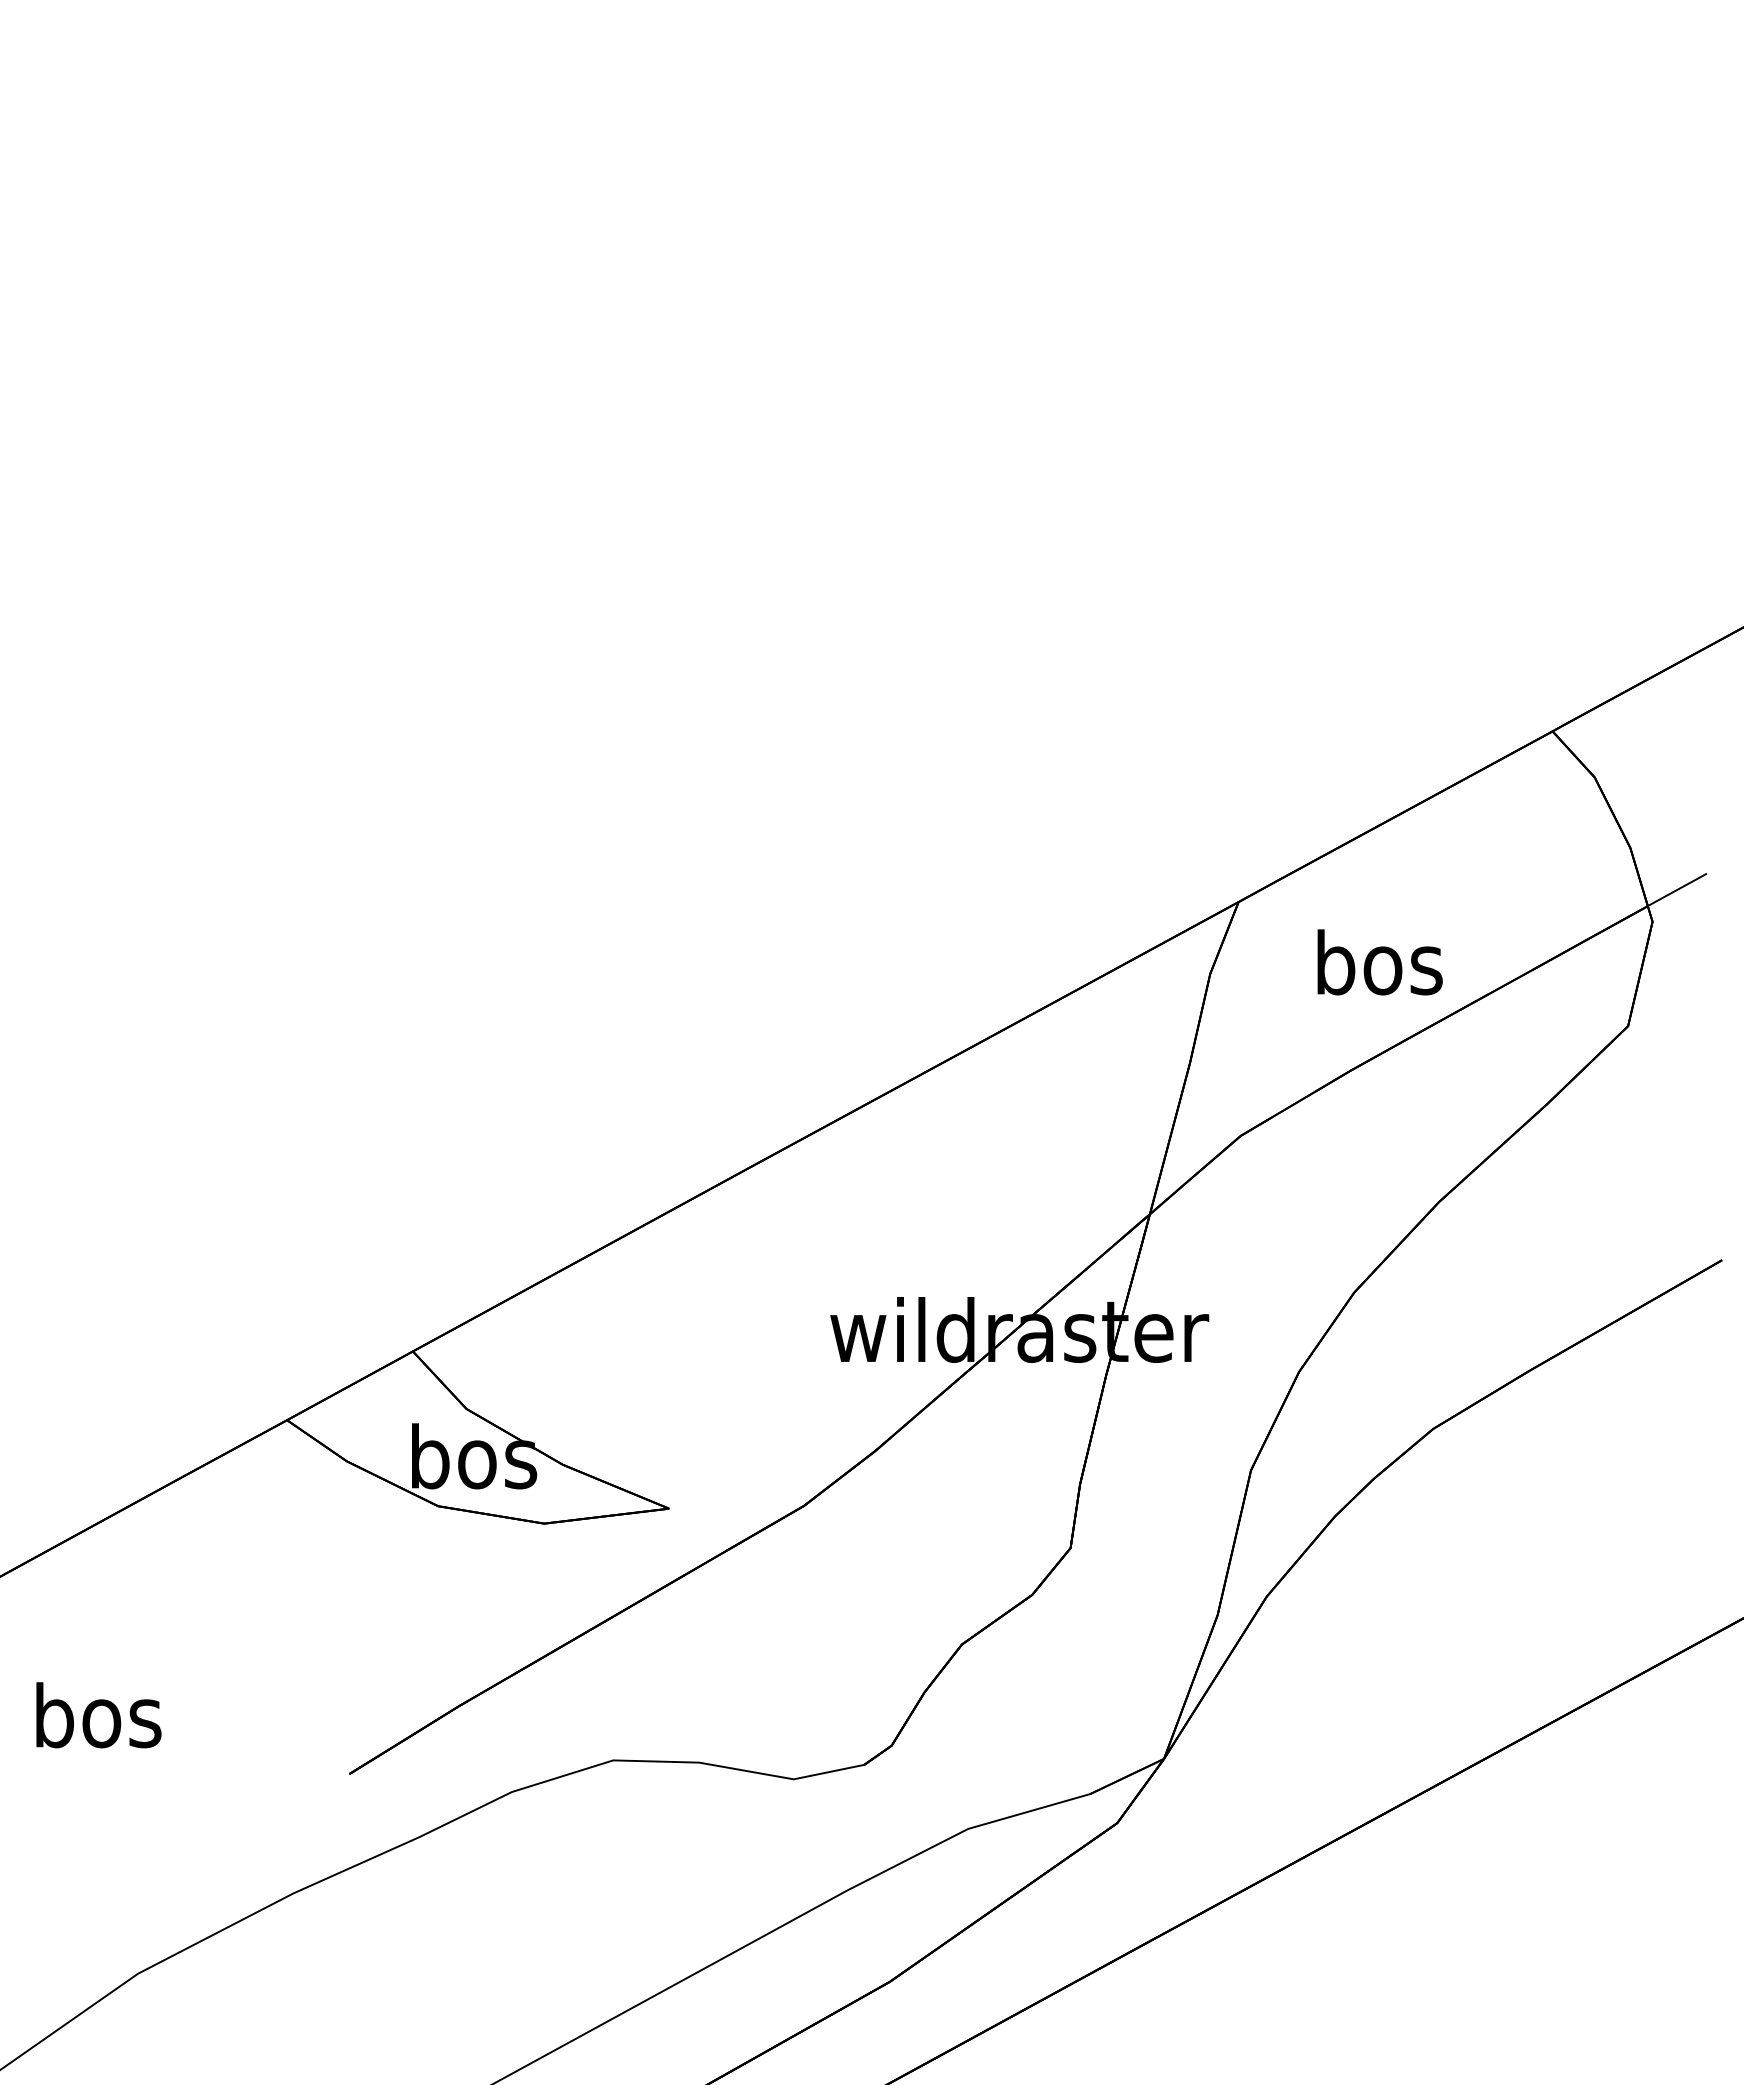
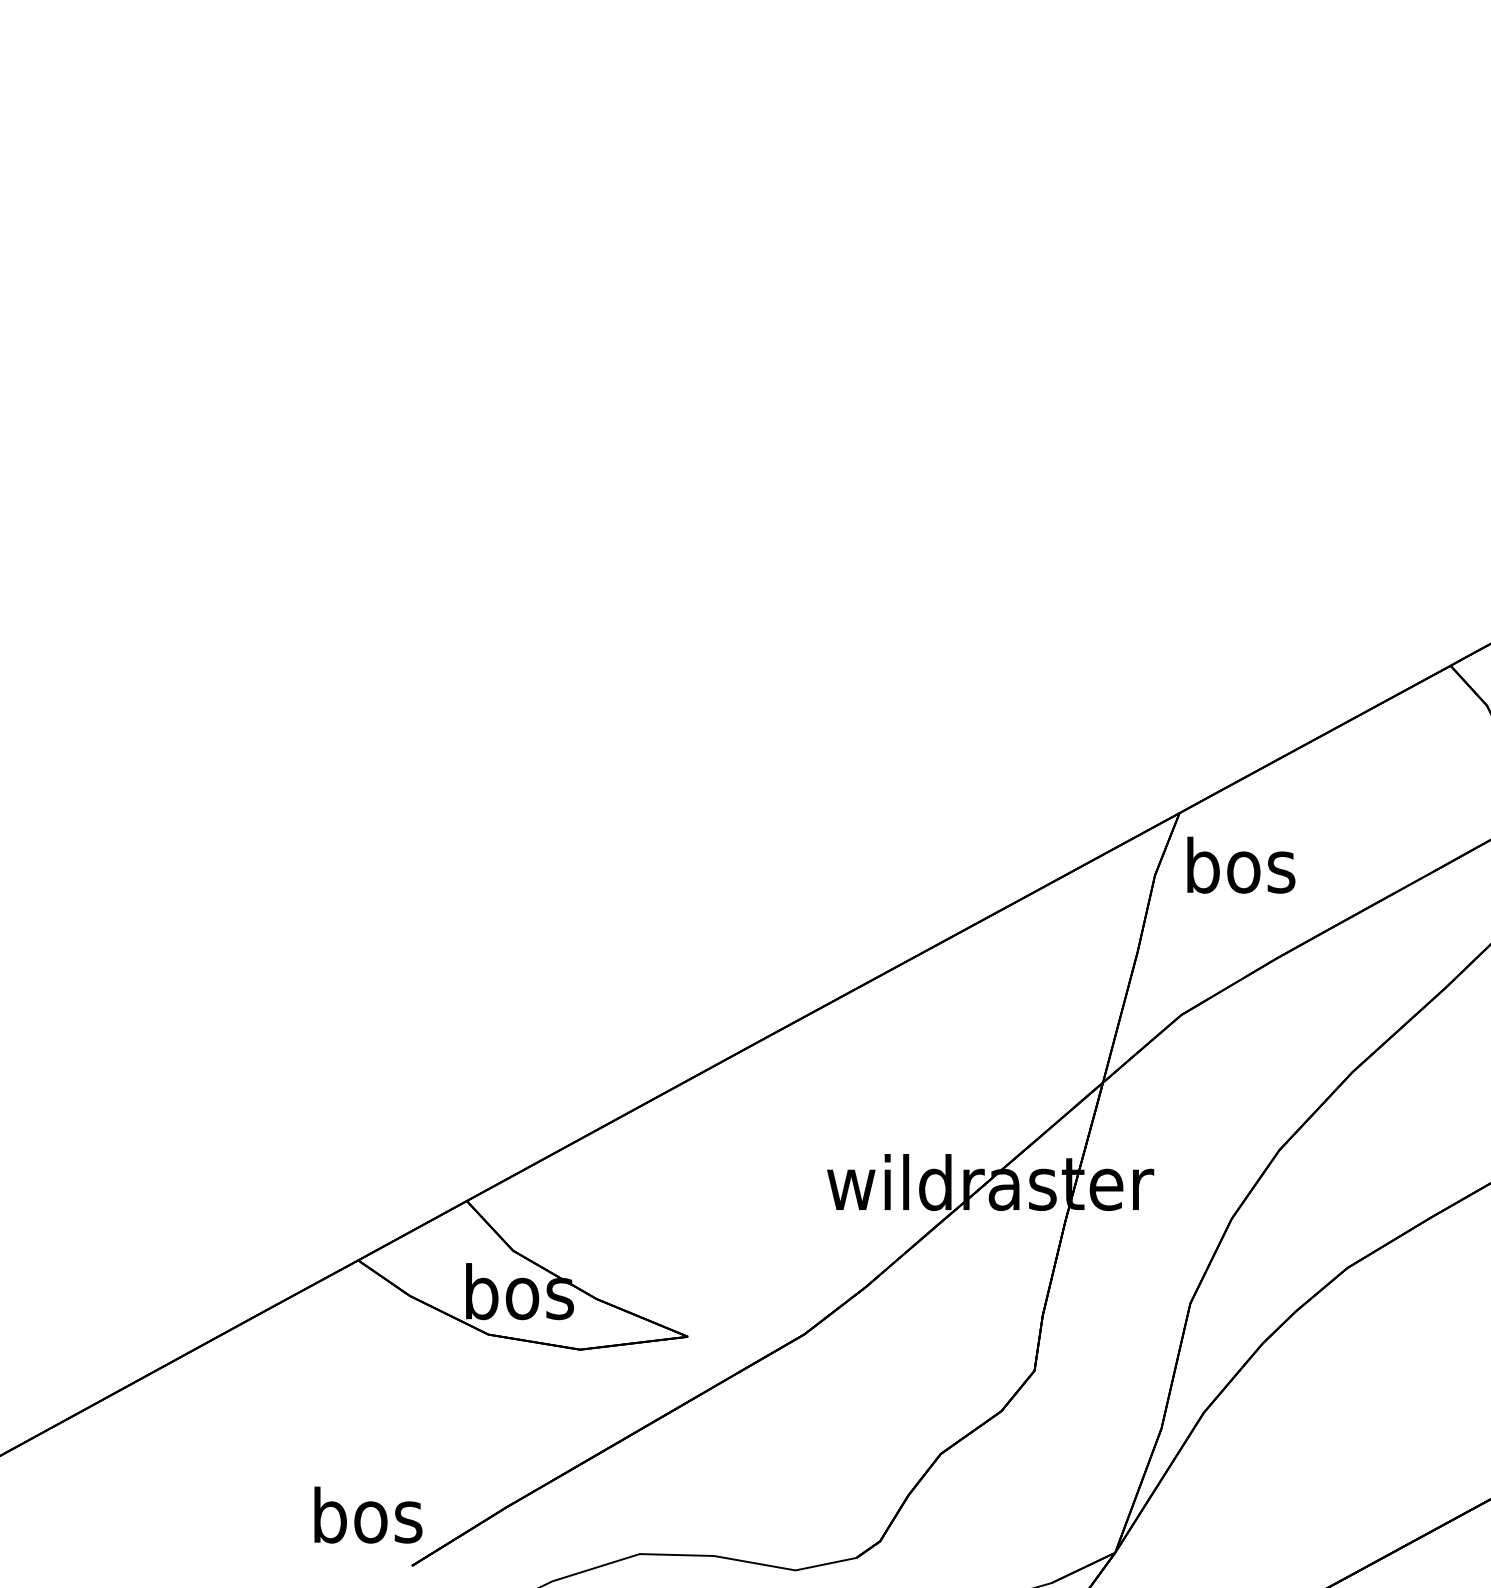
text: (1379, 962) -> (1240, 865), moved
text: (98, 1715) -> (368, 1515), moved

